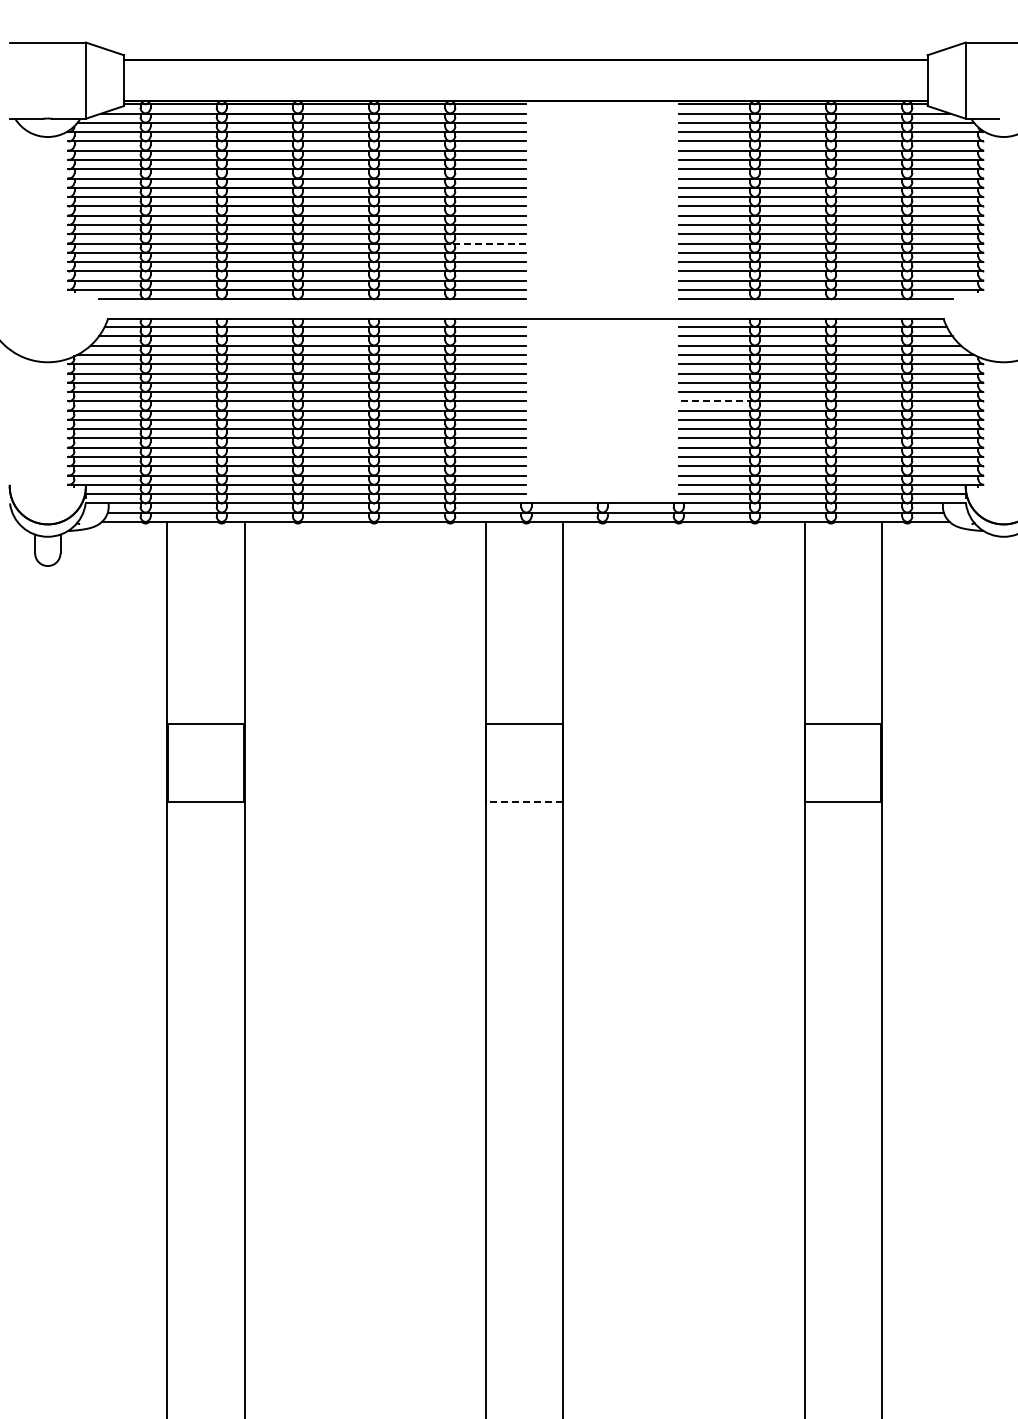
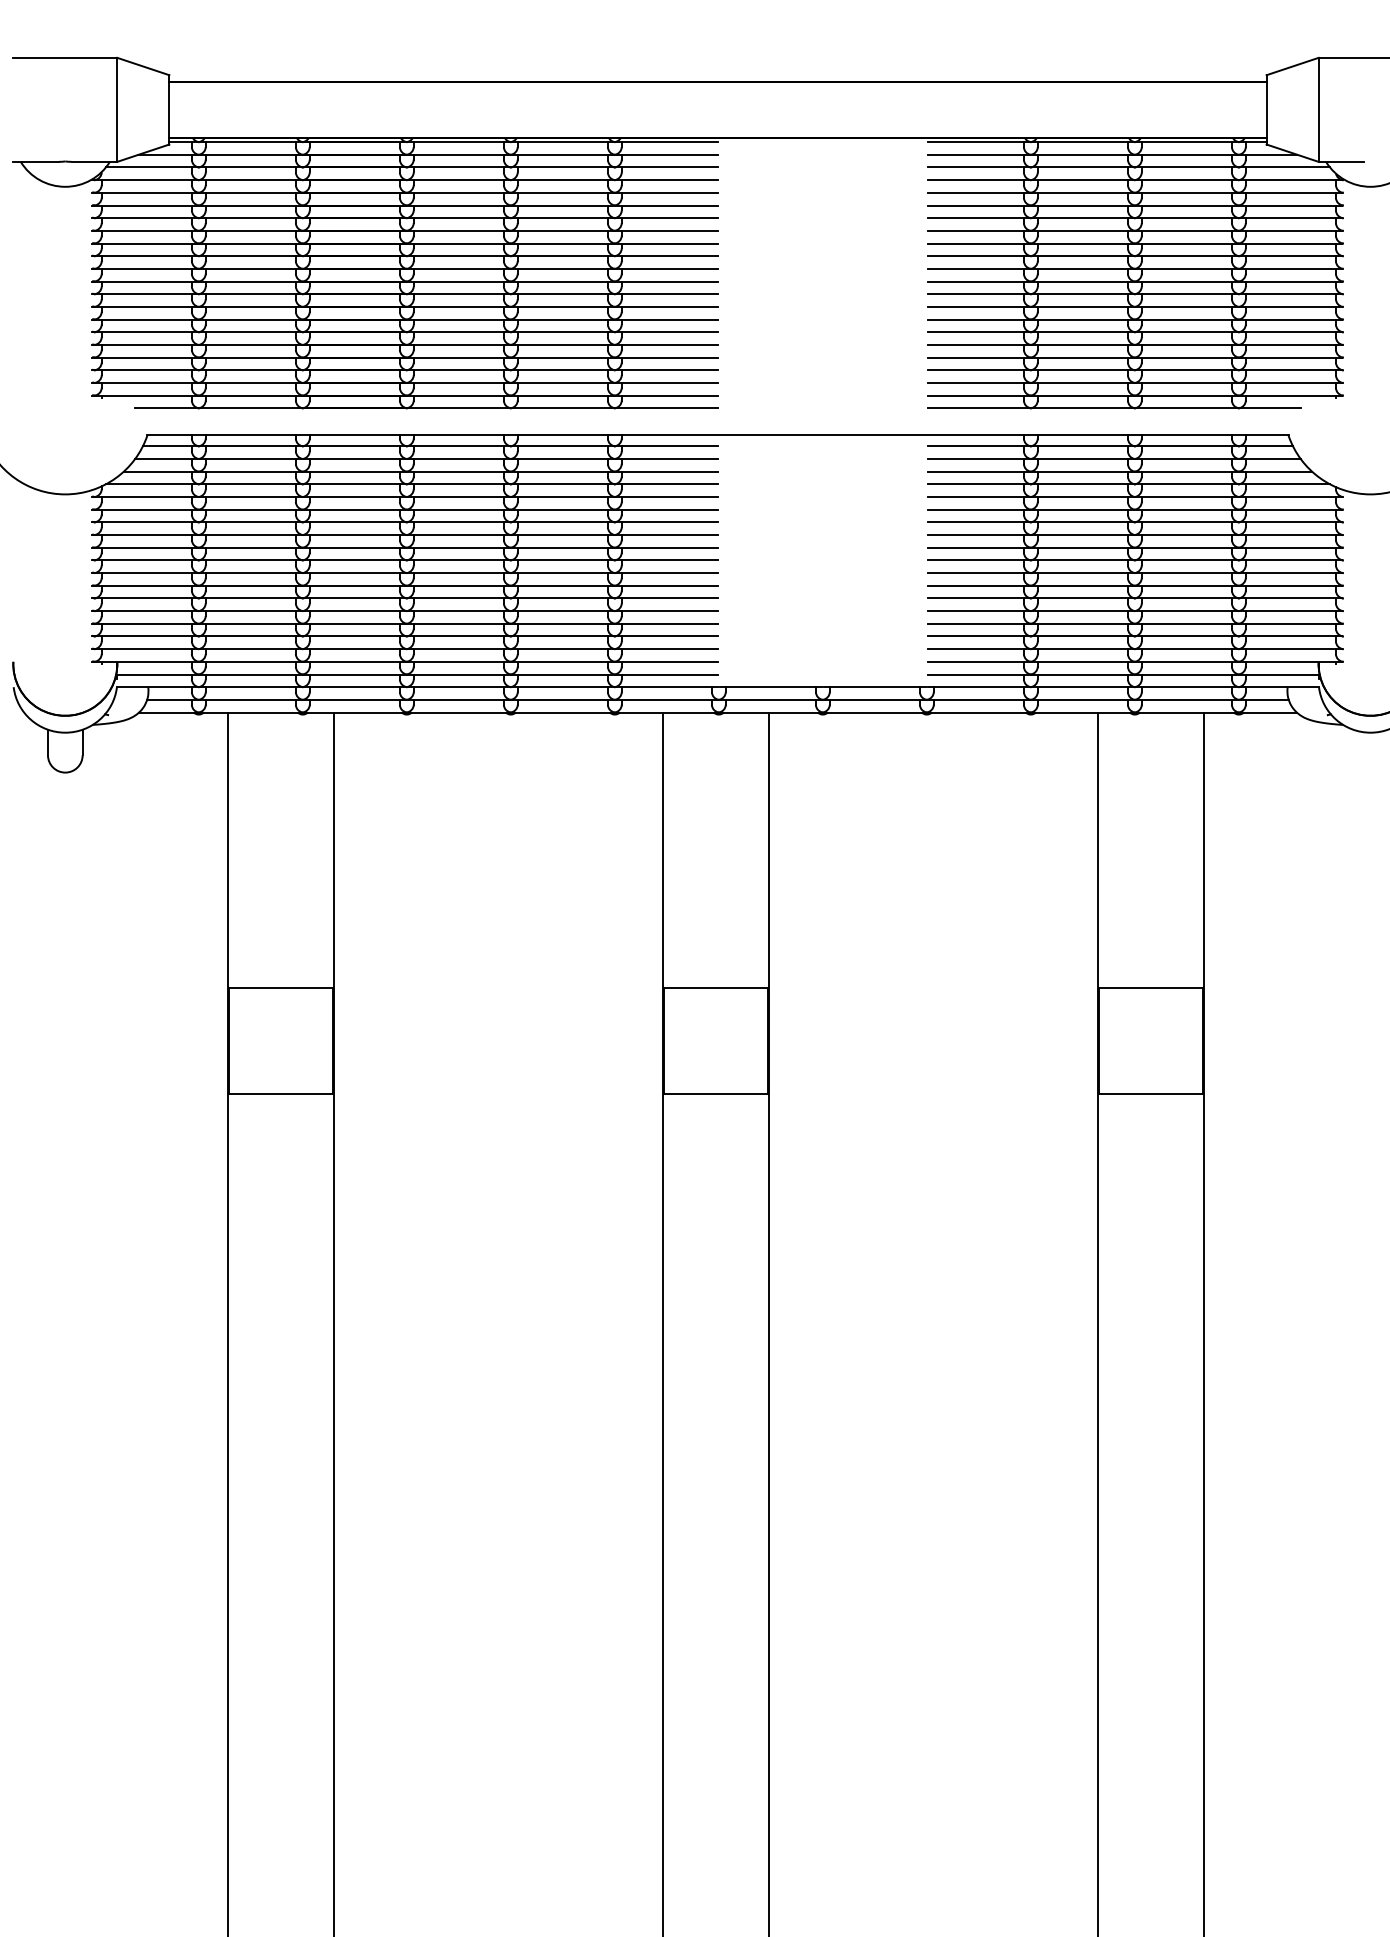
line: (487, 243) -> (665, 332), dashed -> solid
line: (716, 401) -> (978, 547), dashed -> solid
line: (524, 801) -> (716, 1094), dashed -> solid

